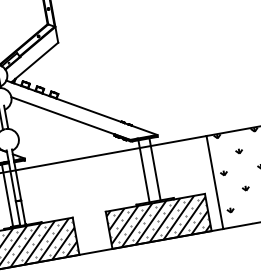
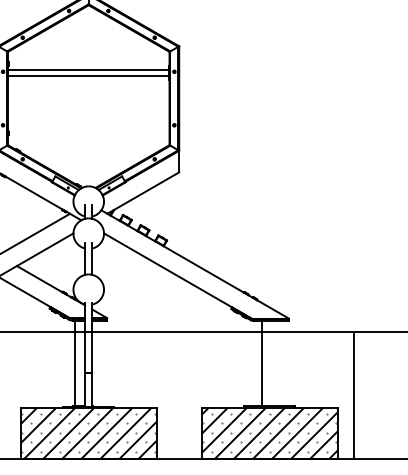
line: (155, 169) -> (277, 363), removed
hatch: (234, 179) -> (380, 395), removed

